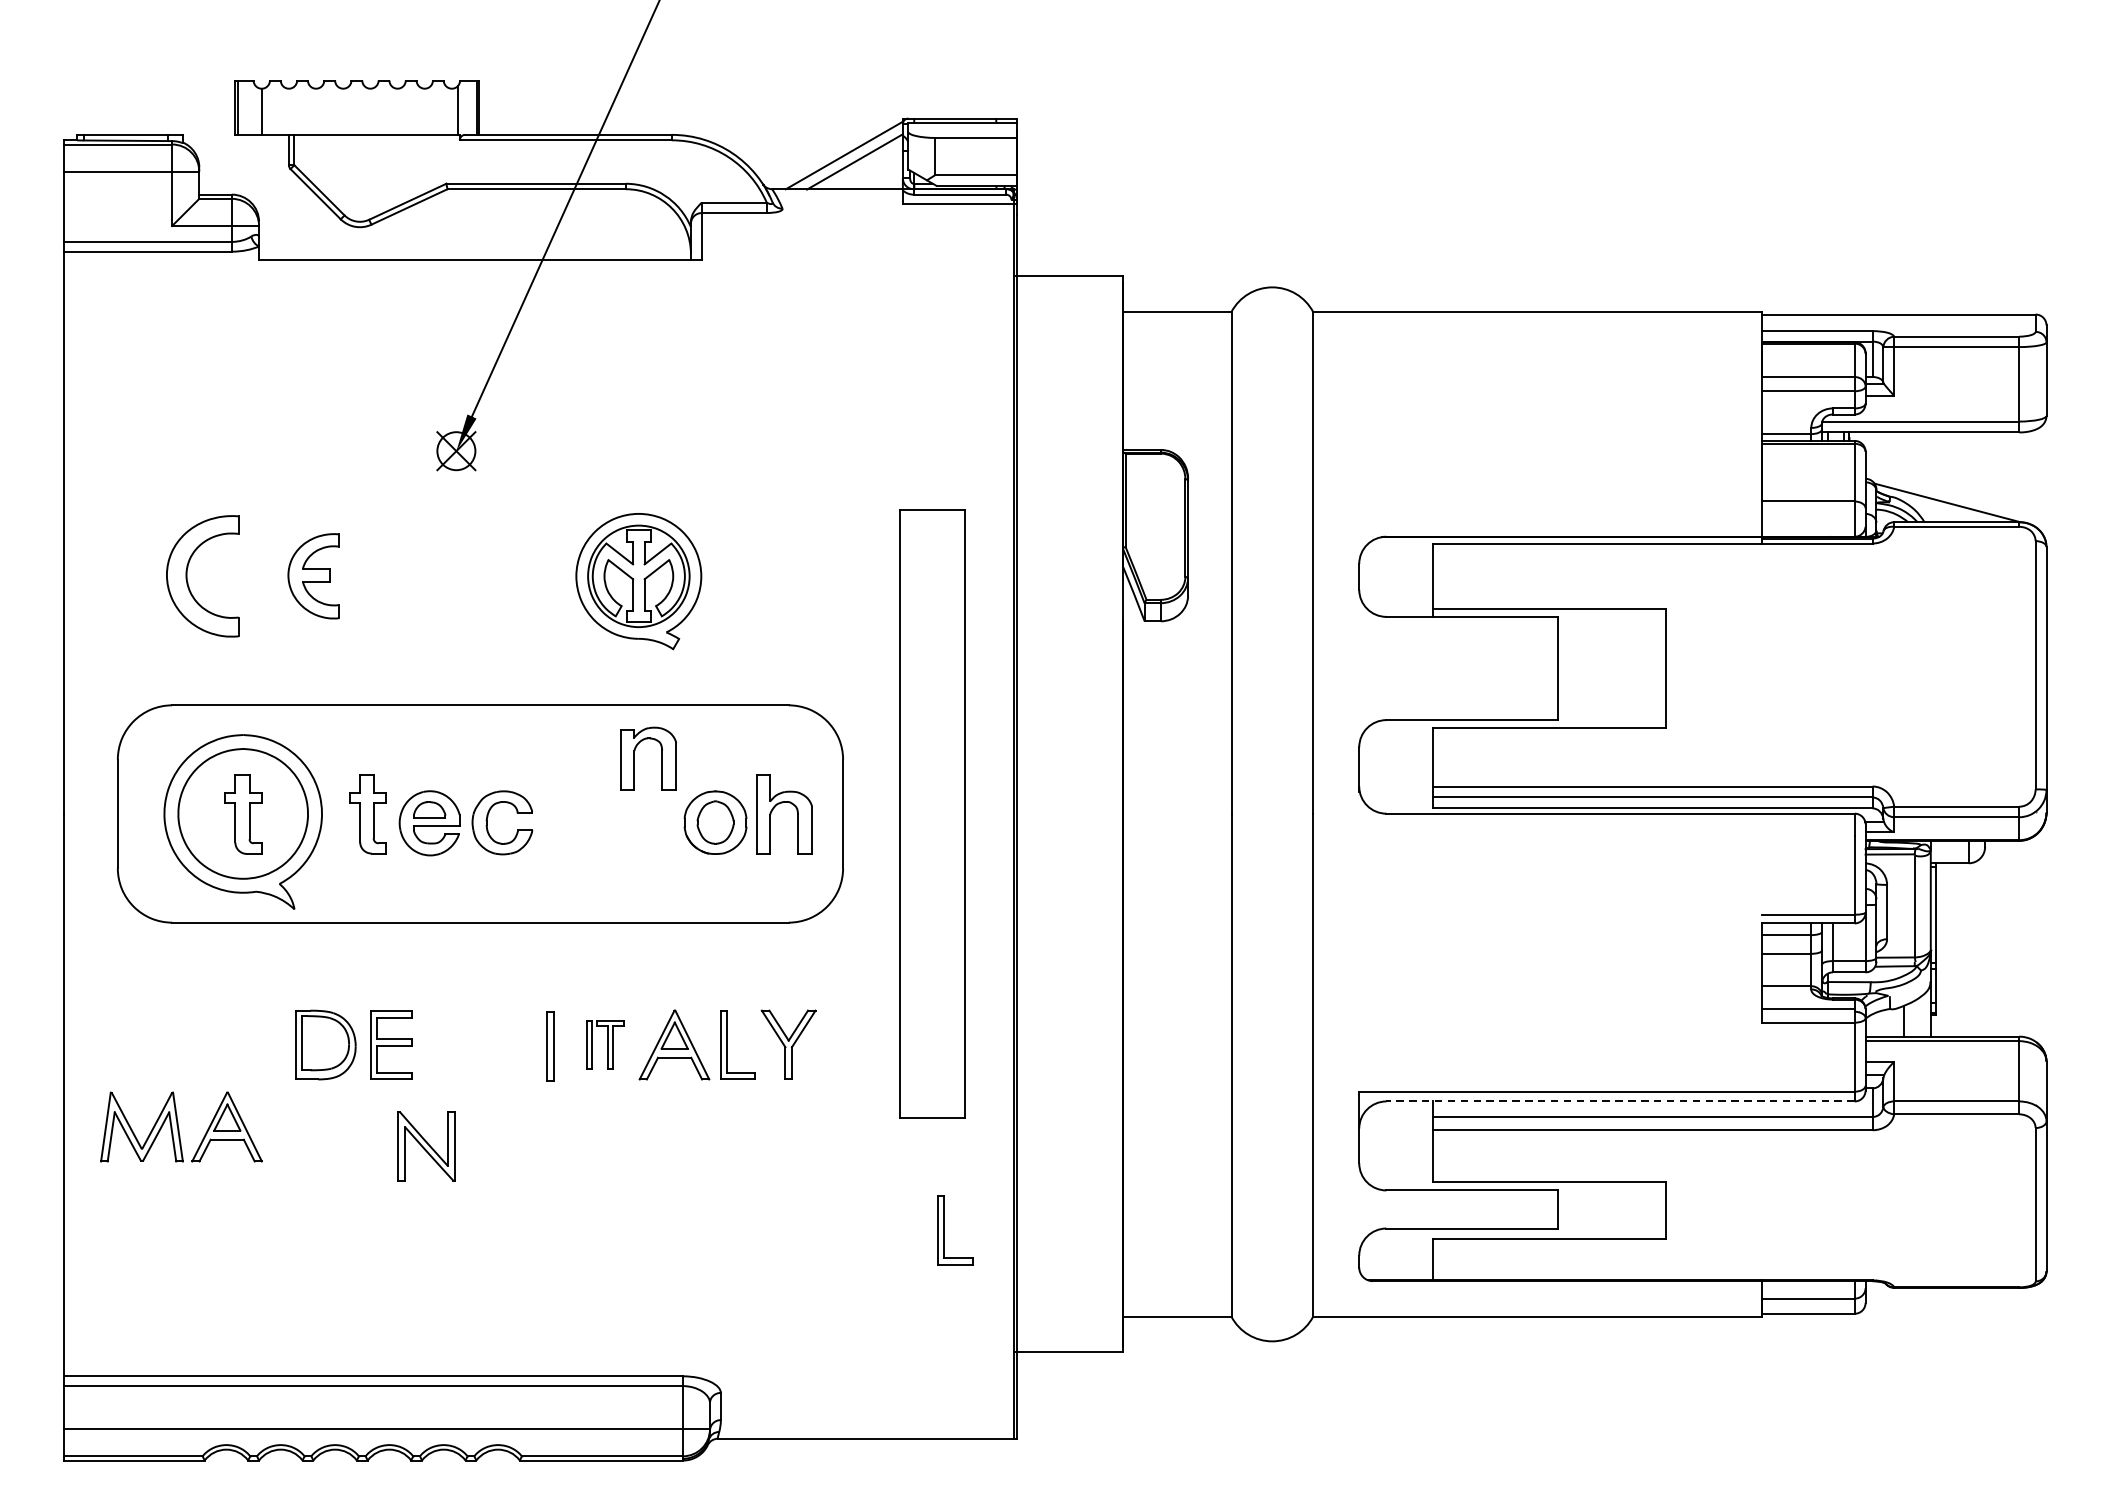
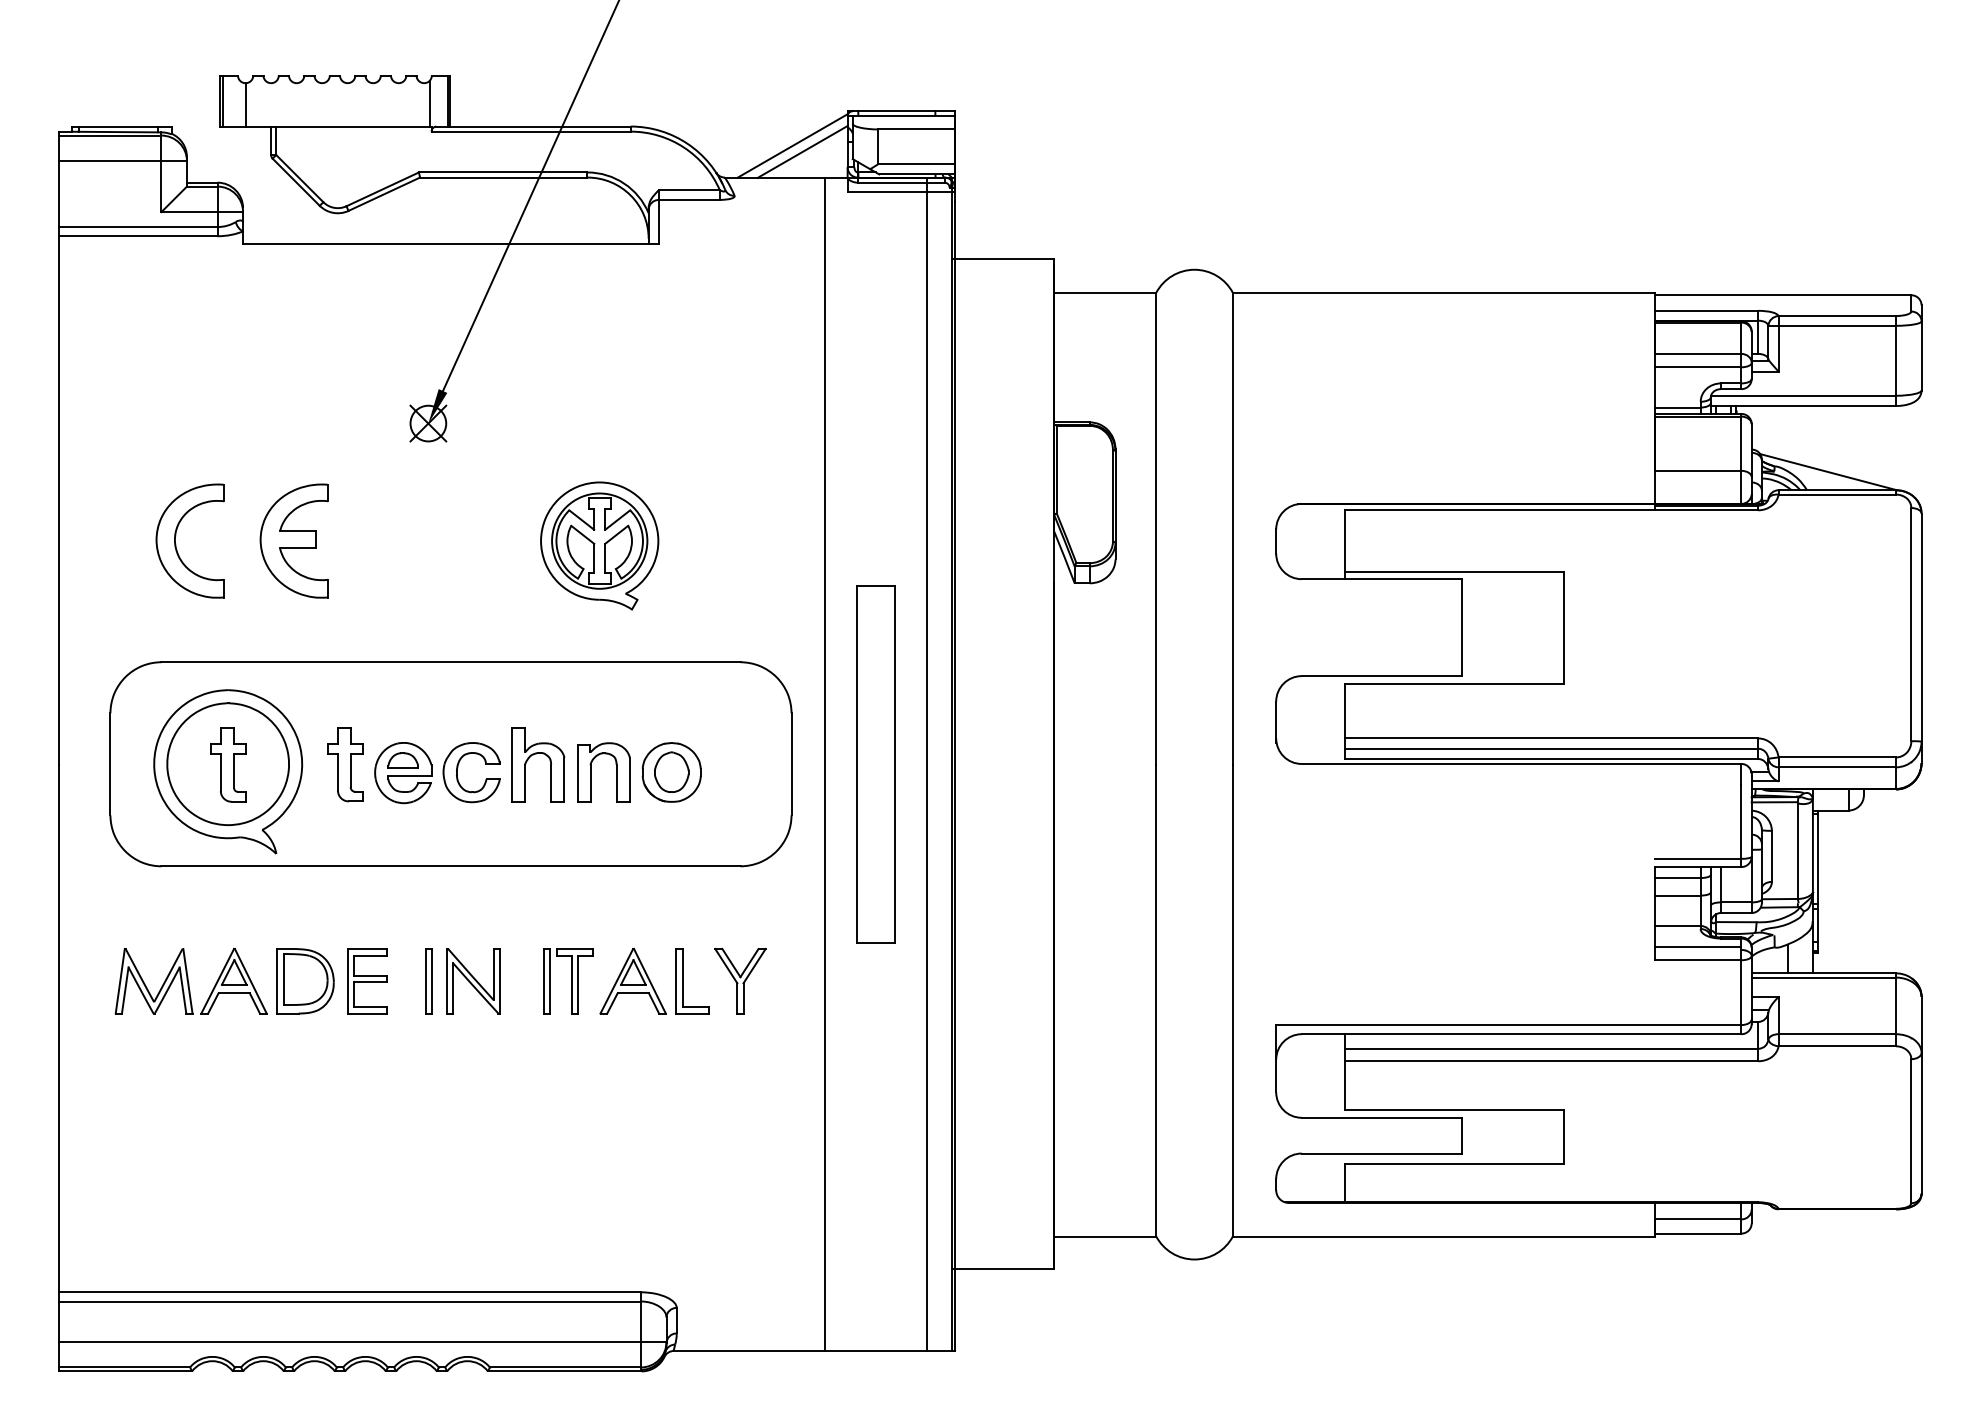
part: (312, 575) -> (293, 540), size x1.43
part: (635, 758) -> (591, 772), moved
part: (782, 803) -> (536, 754), moved
line: (878, 813) -> (824, 763), added
line: (986, 813) -> (926, 763), added
part: (932, 814) -> (875, 764), size x0.62
part: (605, 1045) -> (568, 981), size x1.43
part: (550, 1046) -> (428, 981), moved
line: (1620, 1101) -> (1521, 1034), dashed -> solid
part: (180, 1127) -> (190, 981), moved
part: (426, 1146) -> (473, 981), moved
part: (945, 1230) -> (887, 1155), removed

